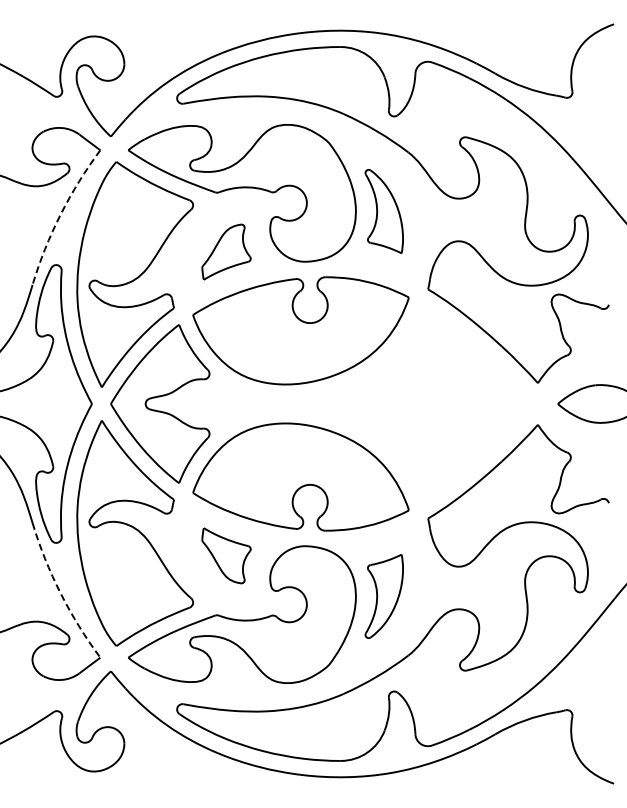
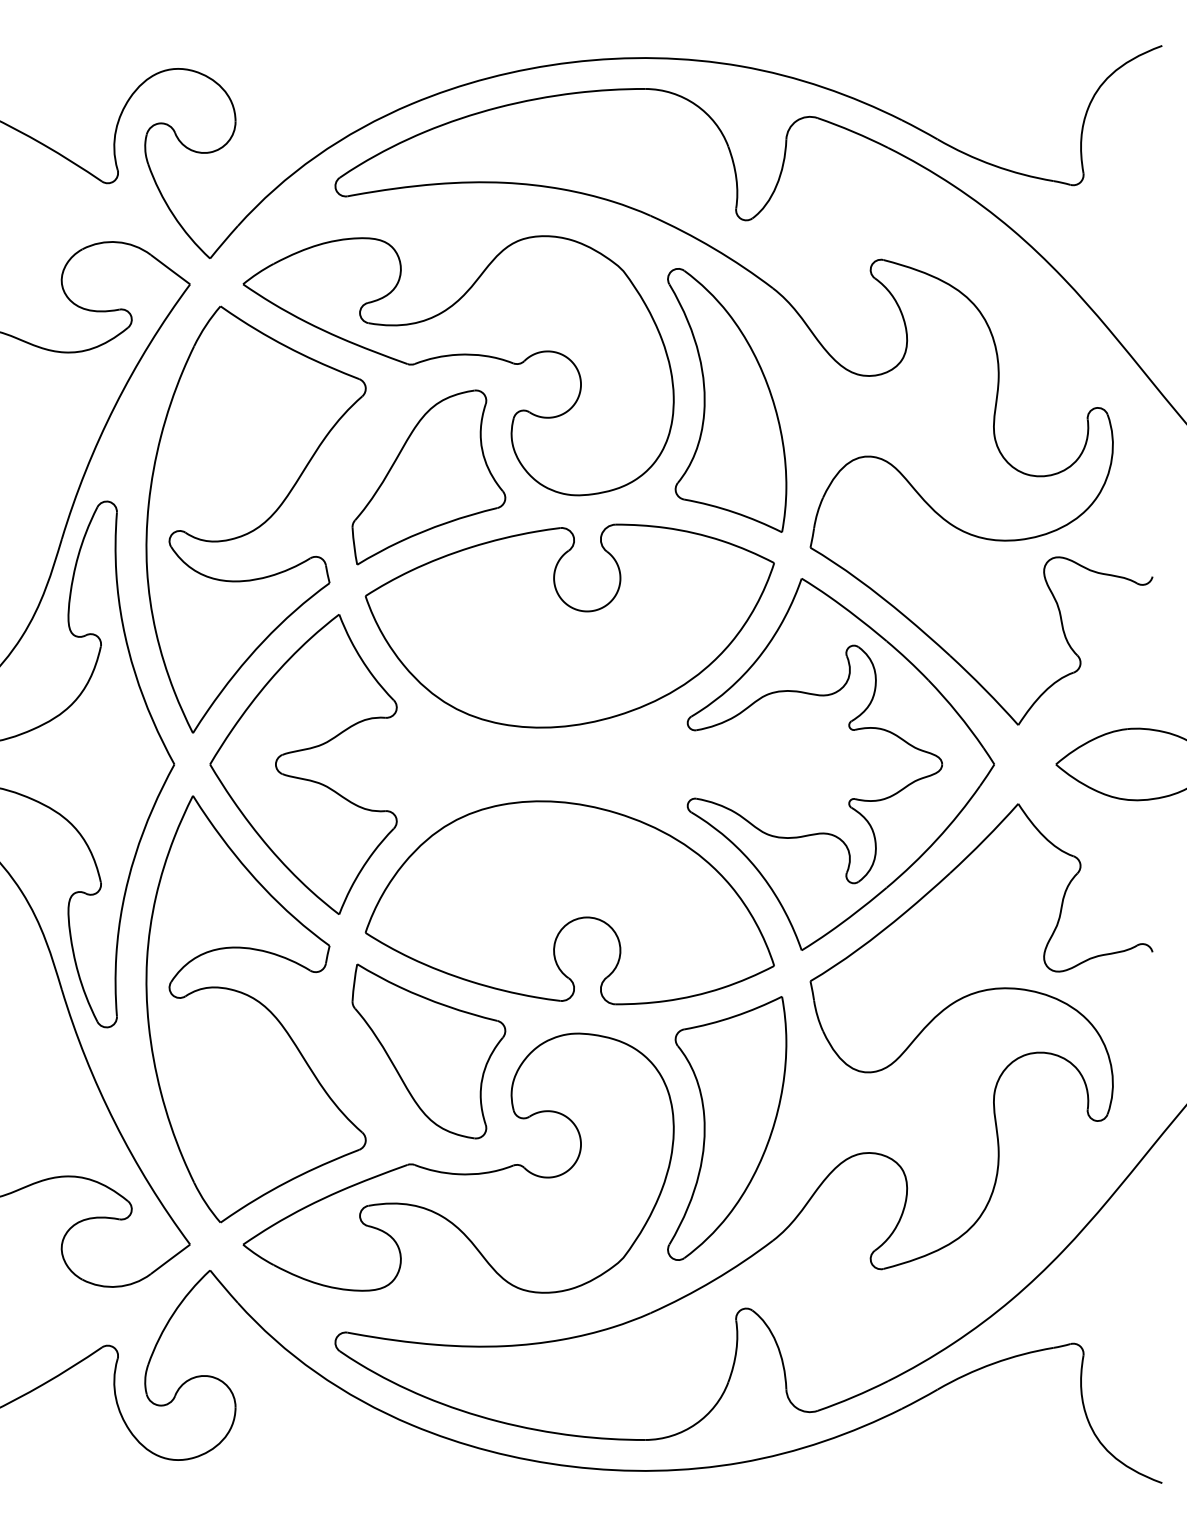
part: (384, 211) -> (727, 400), size x1.67
arc: (60, 214) -> (114, 405), dashed -> solid
part: (226, 251) -> (428, 475), size x1.67
part: (449, 386) -> (850, 731), added
part: (226, 555) -> (428, 1051), size x1.67
arc: (60, 593) -> (114, 1123), dashed -> solid
part: (384, 596) -> (727, 1128), size x1.67

